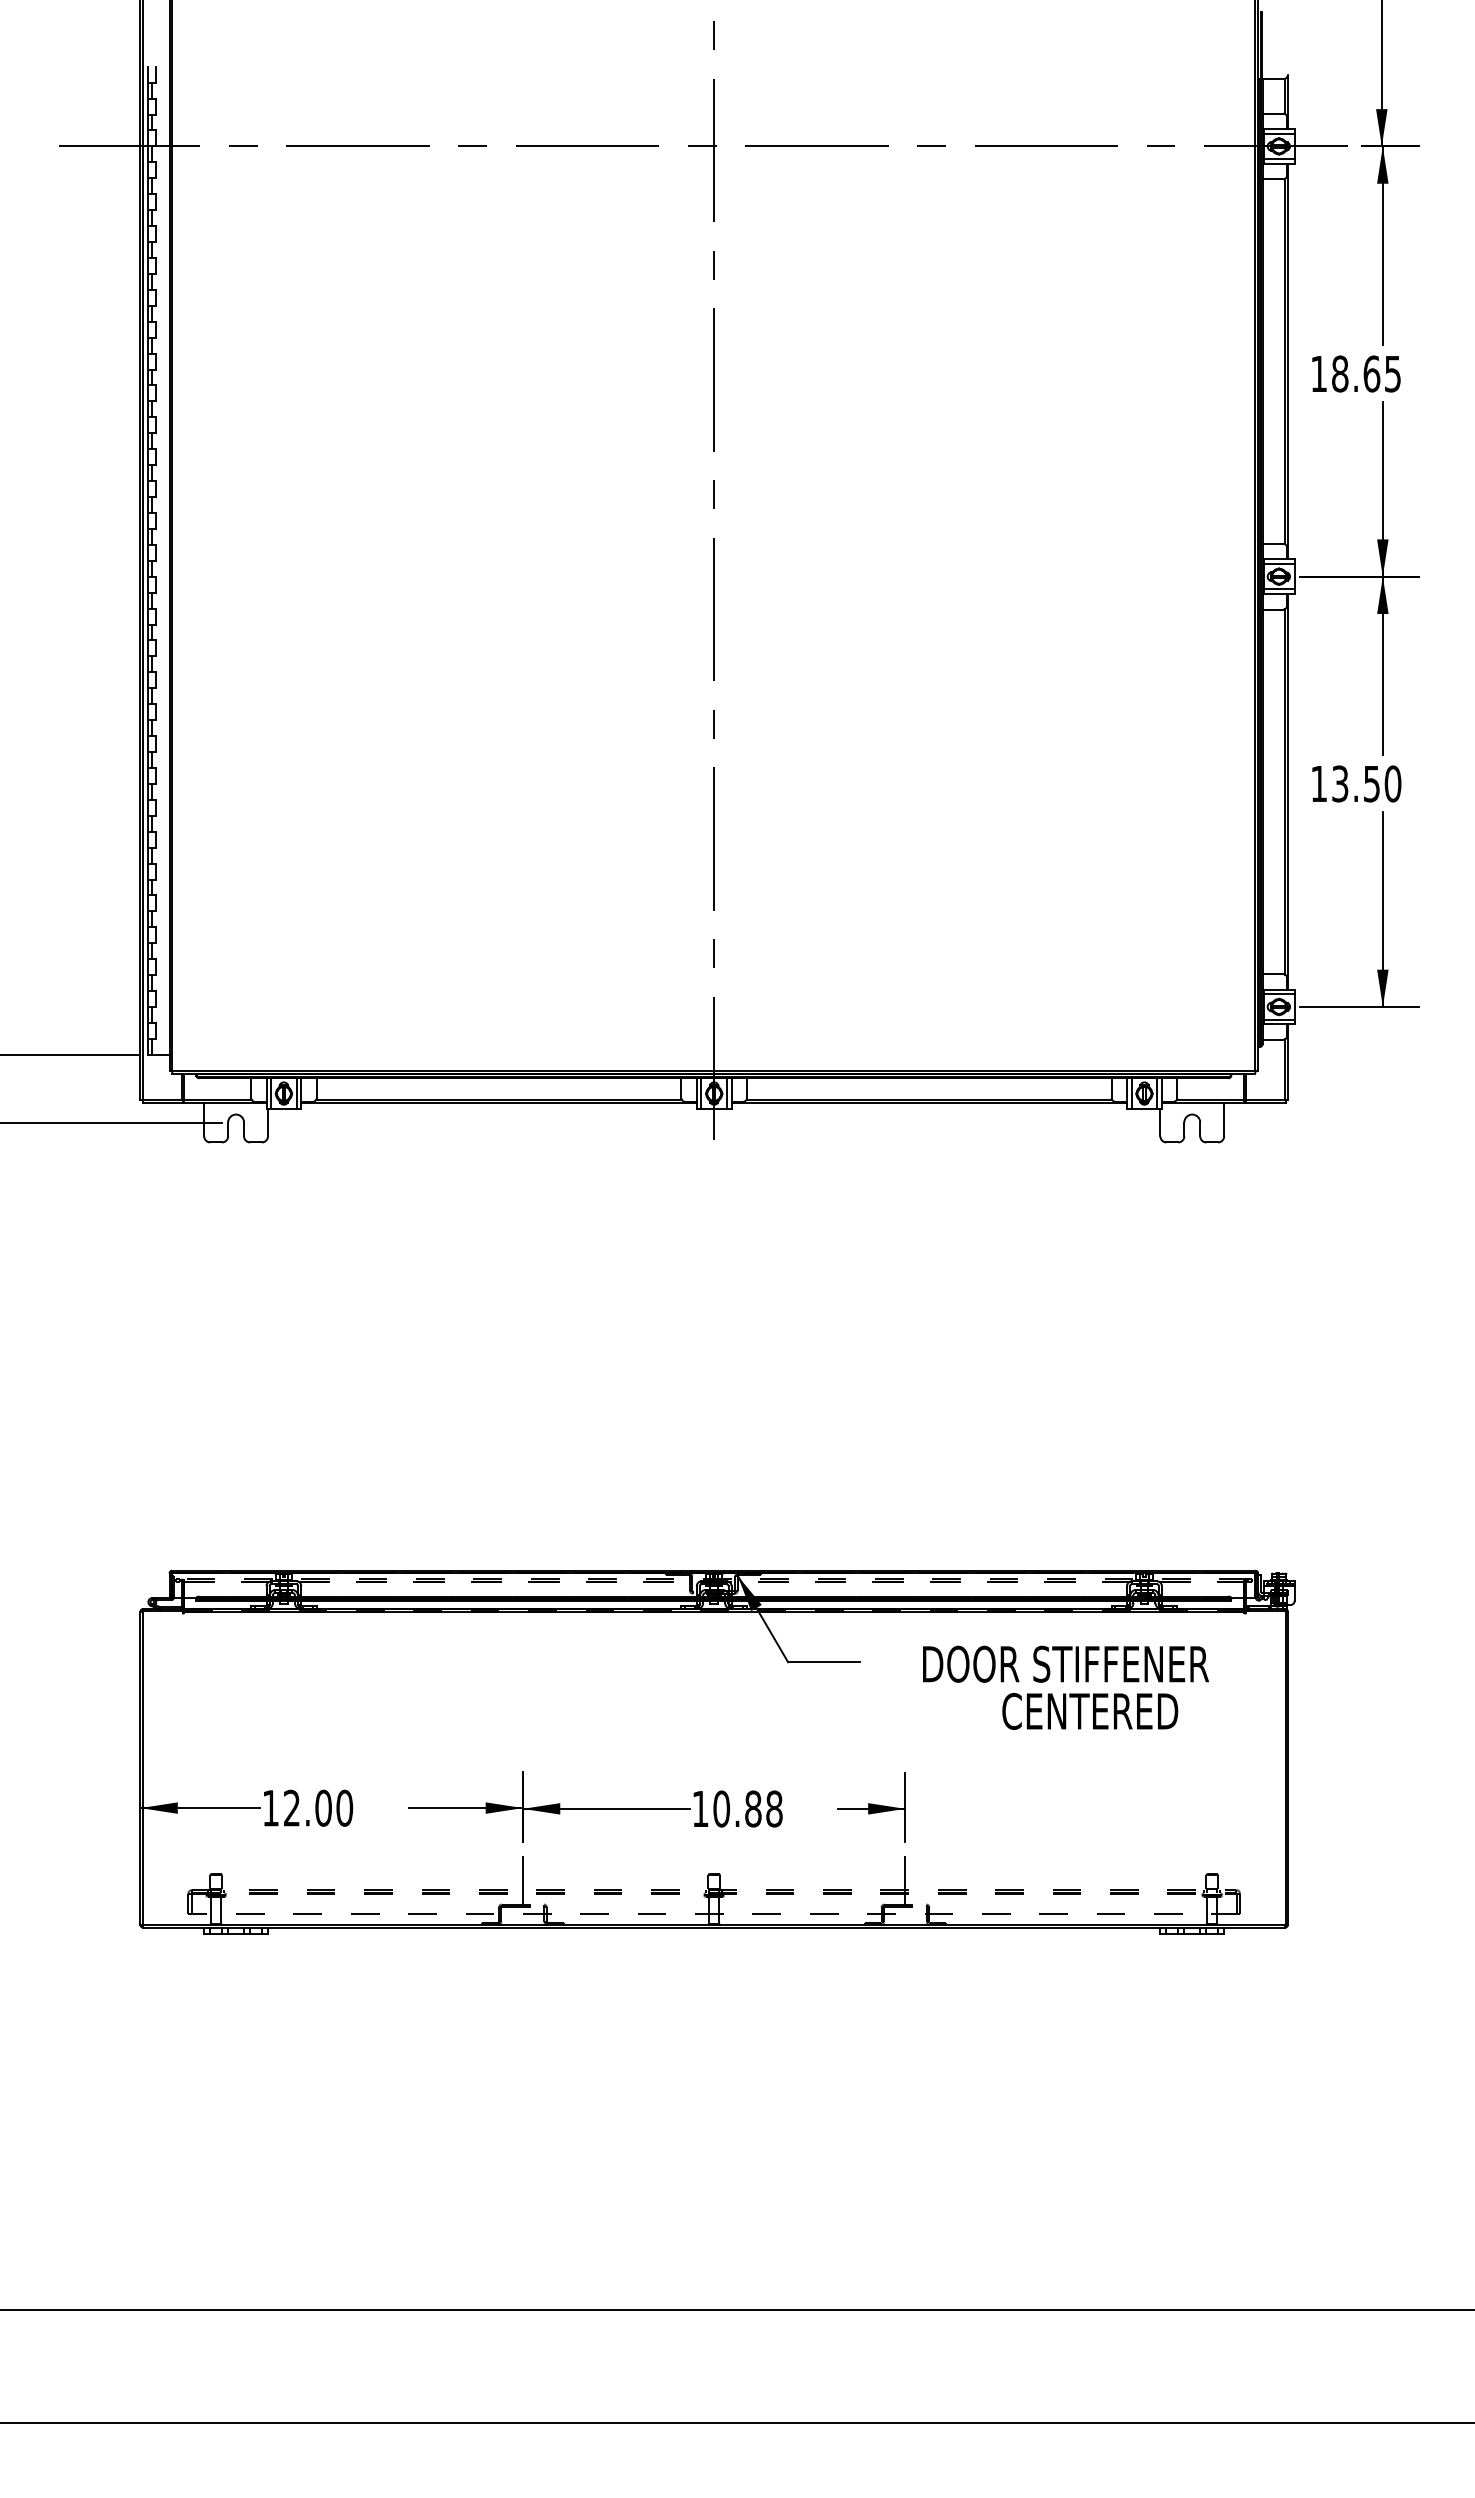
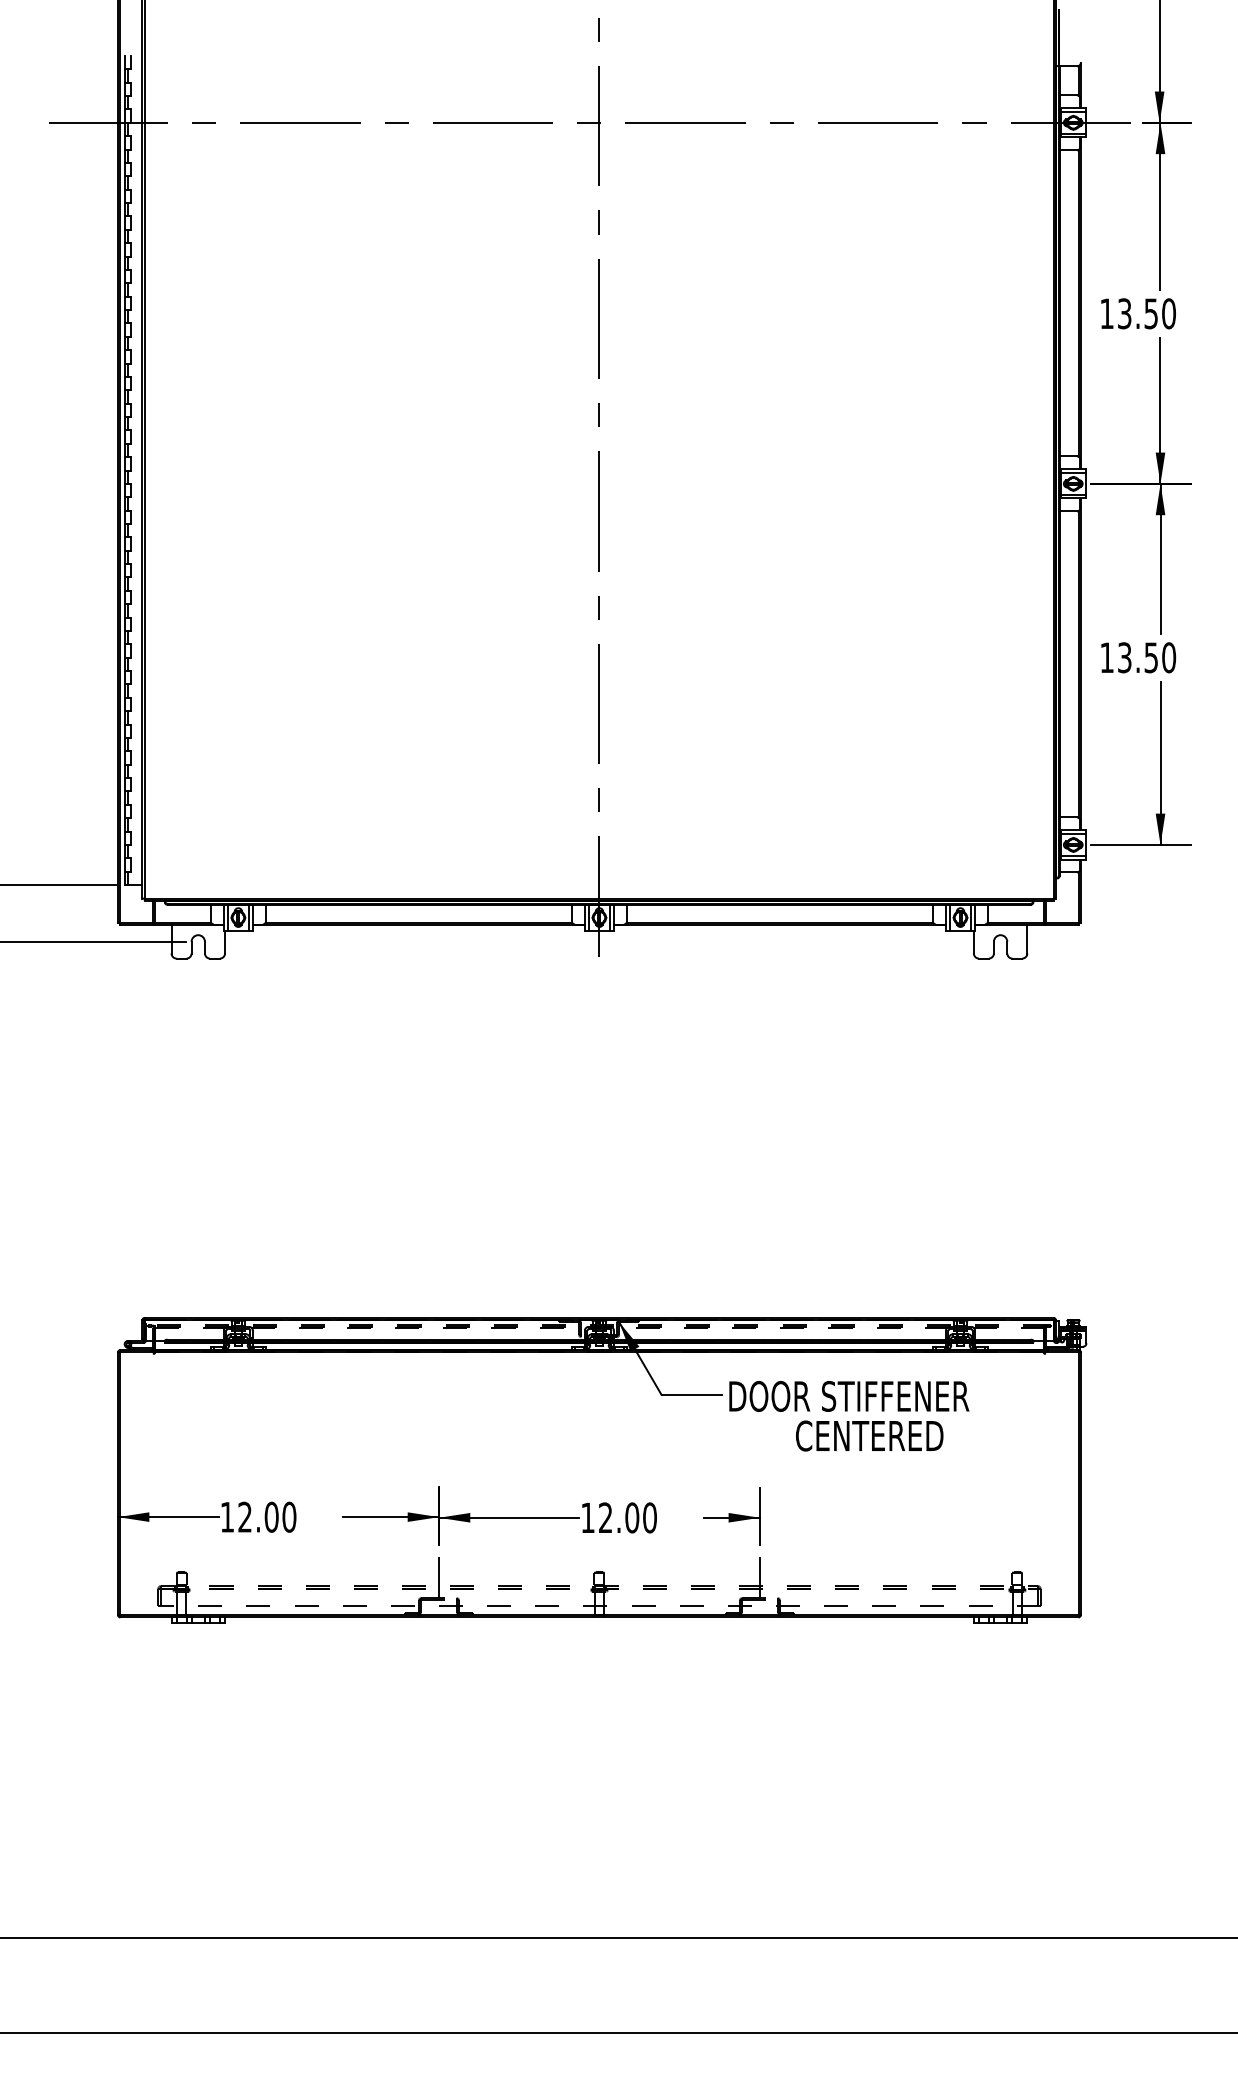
text: (1366, 373) -> (1146, 313), 18.65 -> 13.50
text: (1065, 1687) -> (848, 1415), moved
text: (747, 1808) -> (627, 1517), 10.88 -> 12.00

